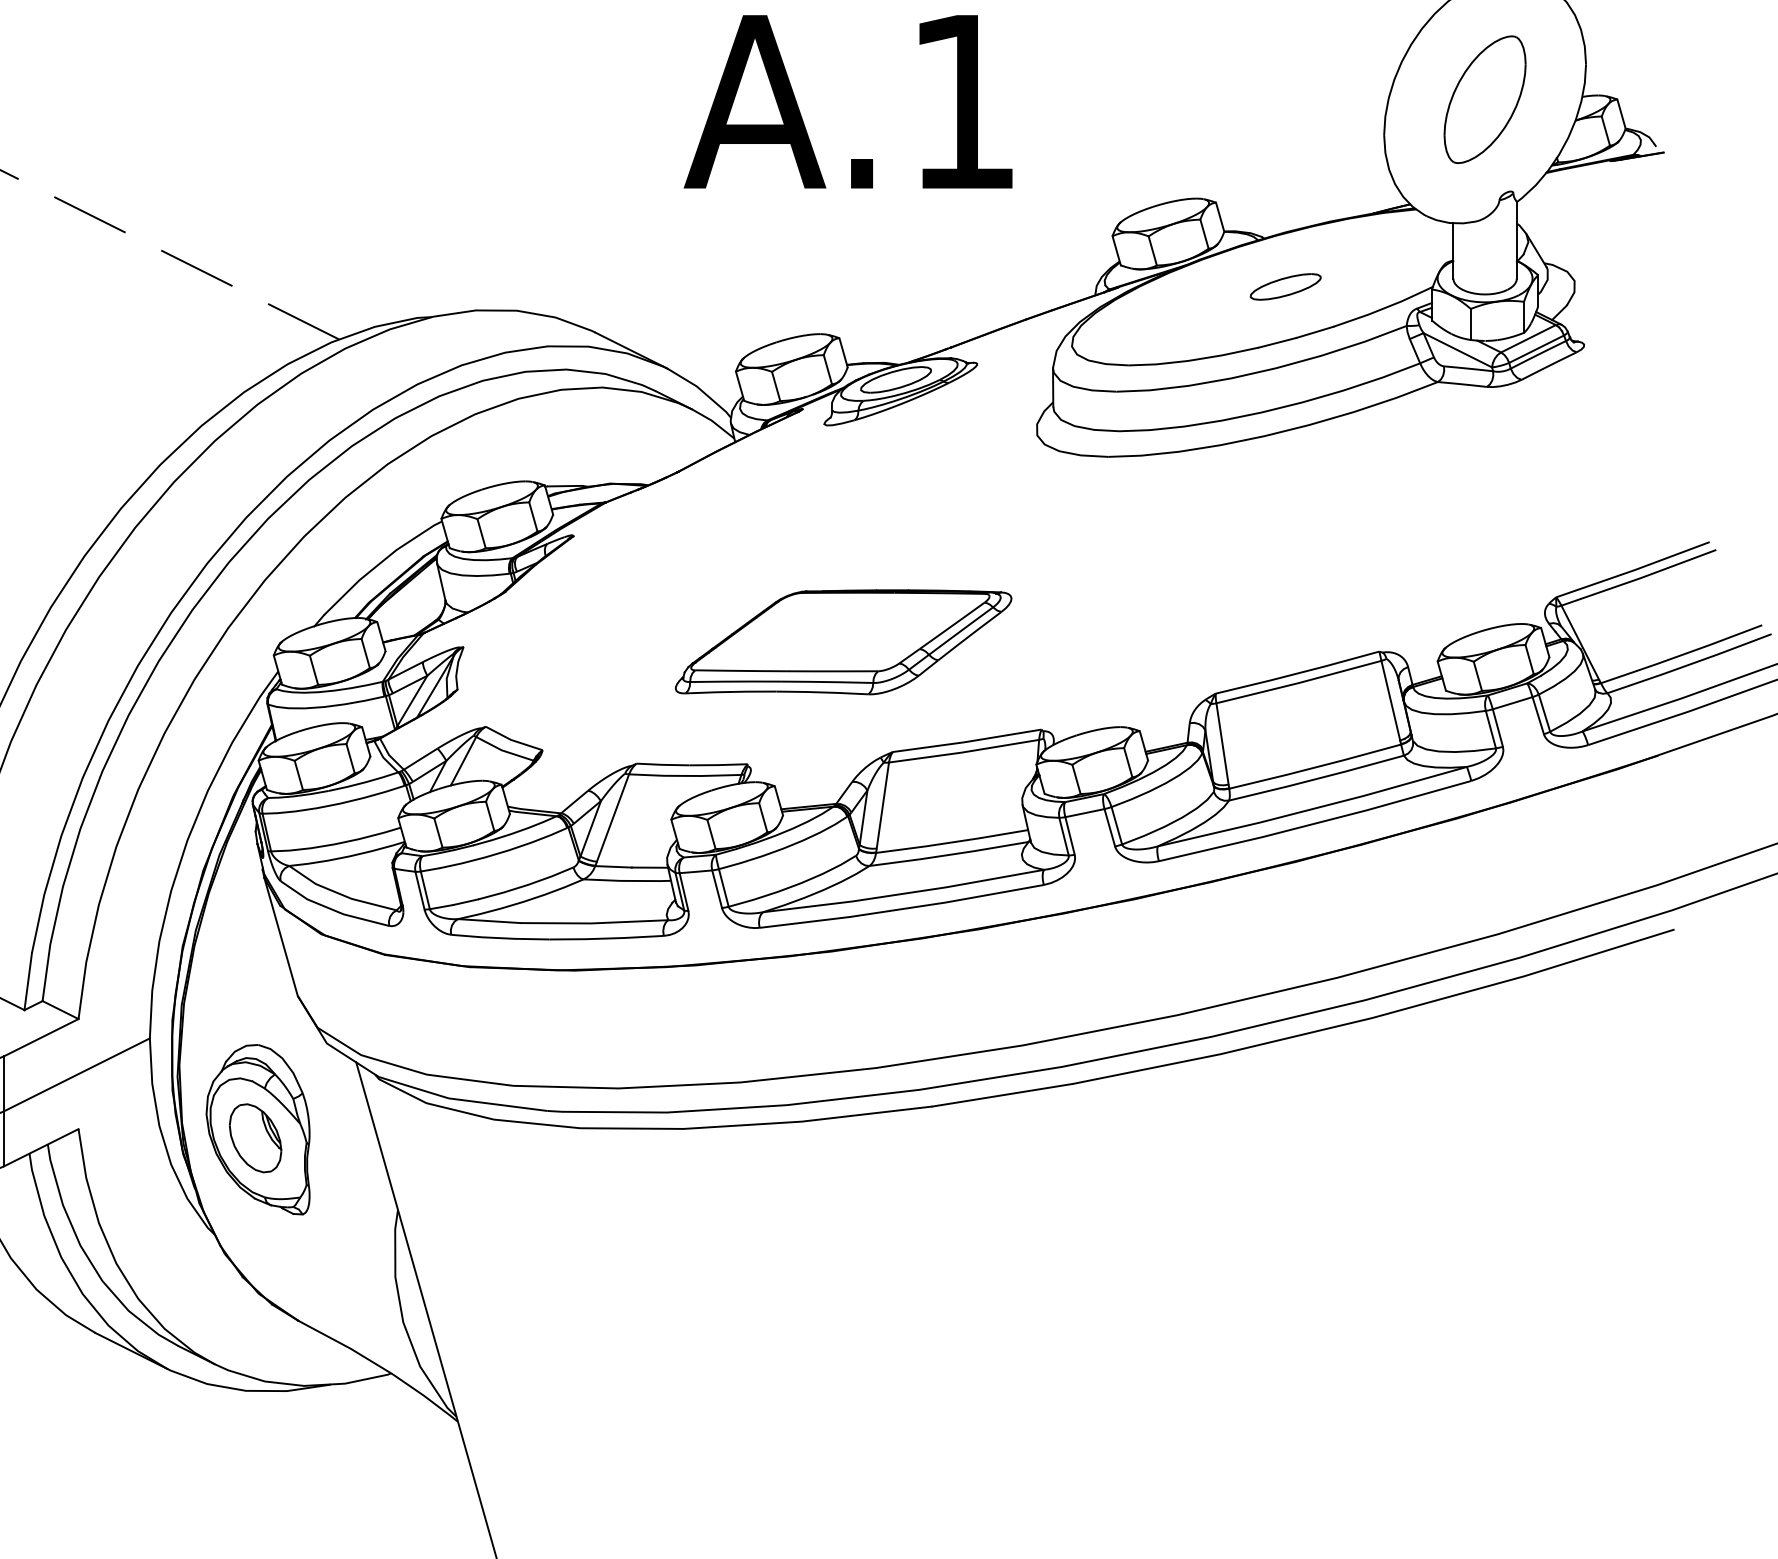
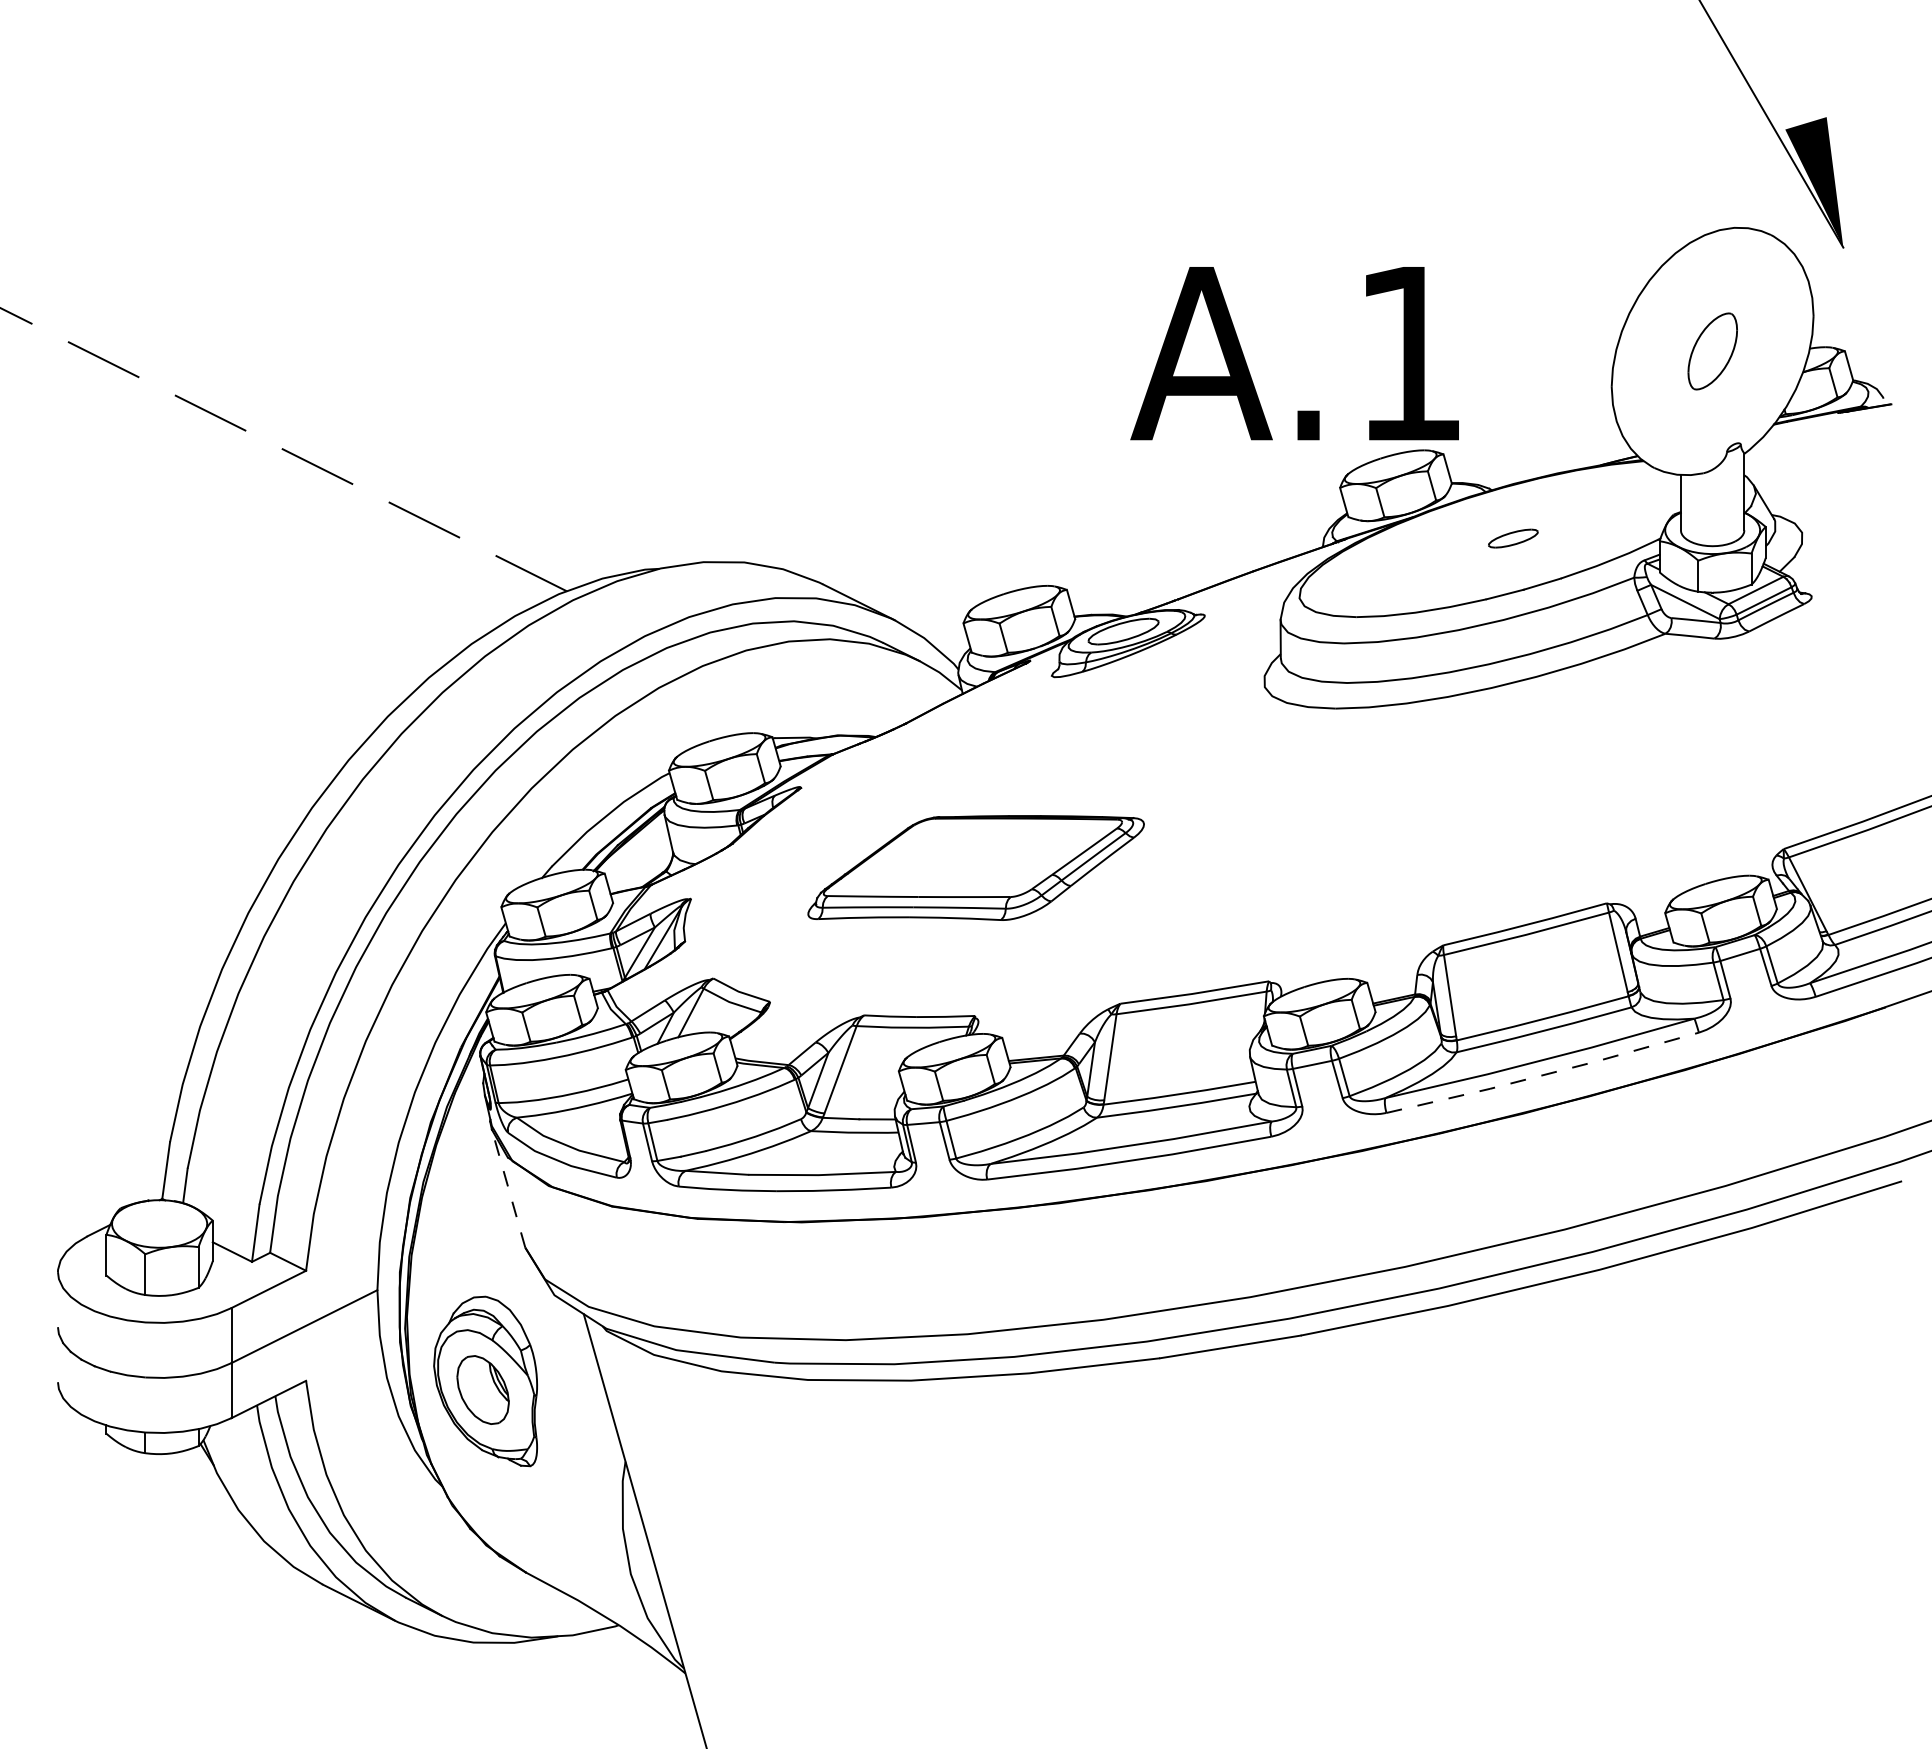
part: (1484, 99) -> (1712, 351), size x0.6
text: (847, 101) -> (1294, 353), moved
part: (1285, 286) -> (1513, 538), size x0.7
part: (842, 641) -> (975, 867), moved
line: (1315, 823) -> (1543, 1075), solid -> dashed
line: (280, 936) -> (508, 1188), solid -> dashed

